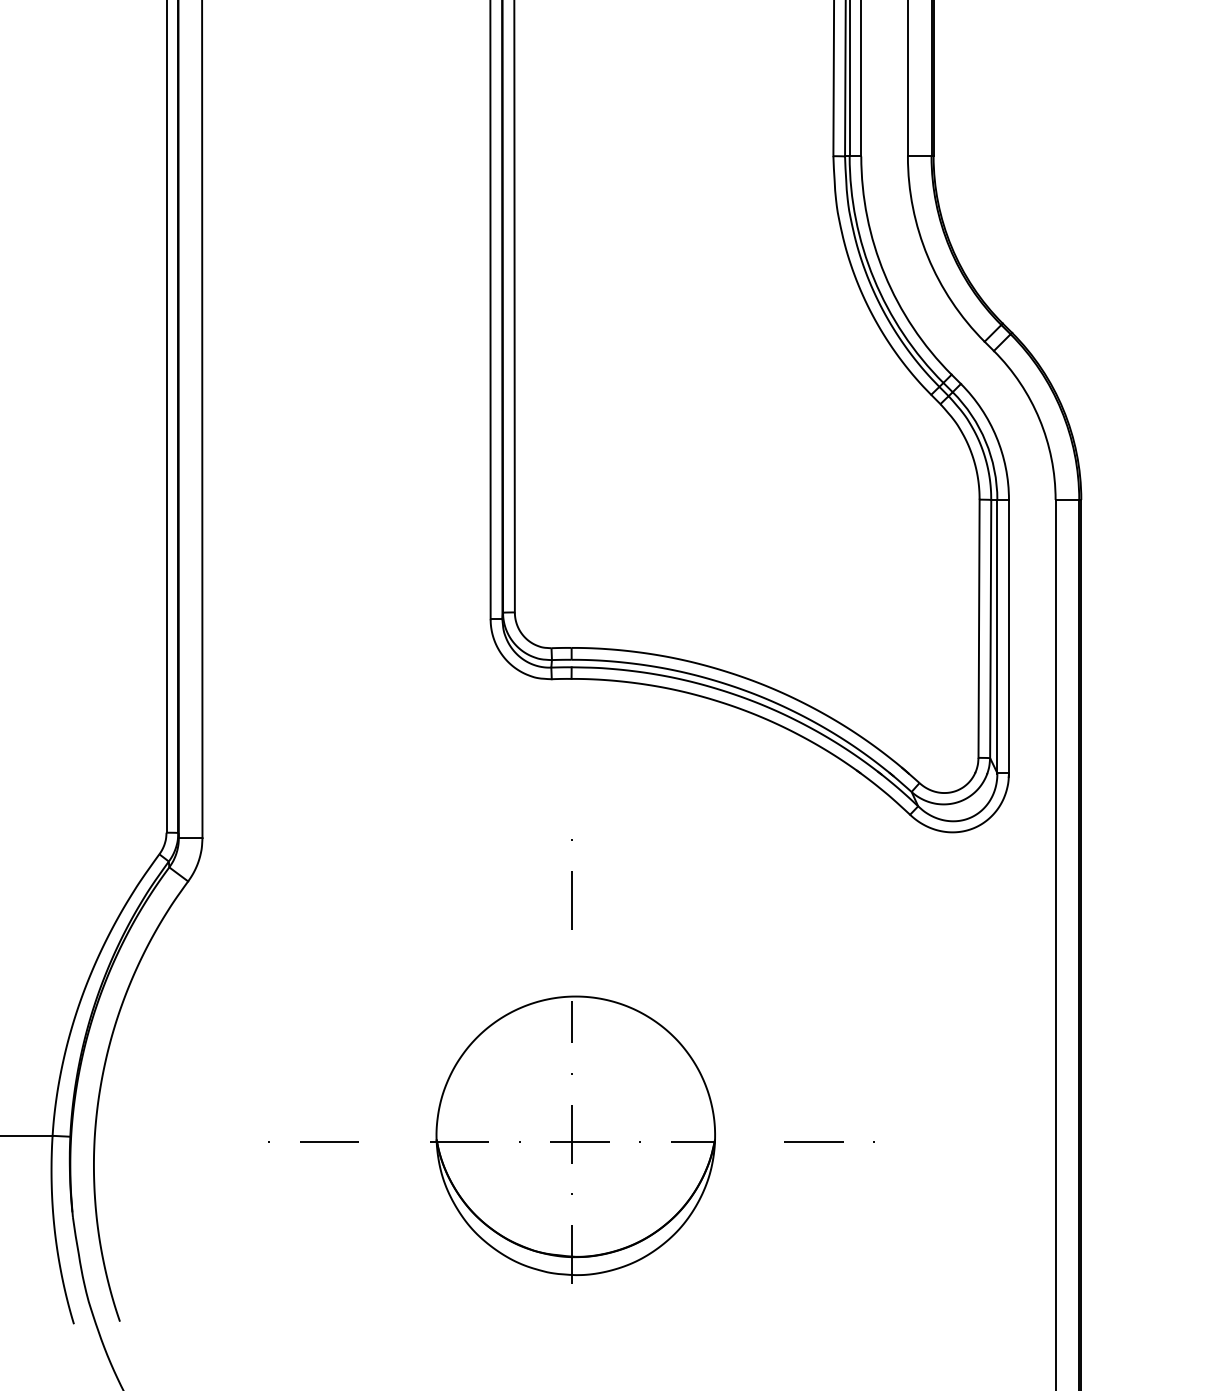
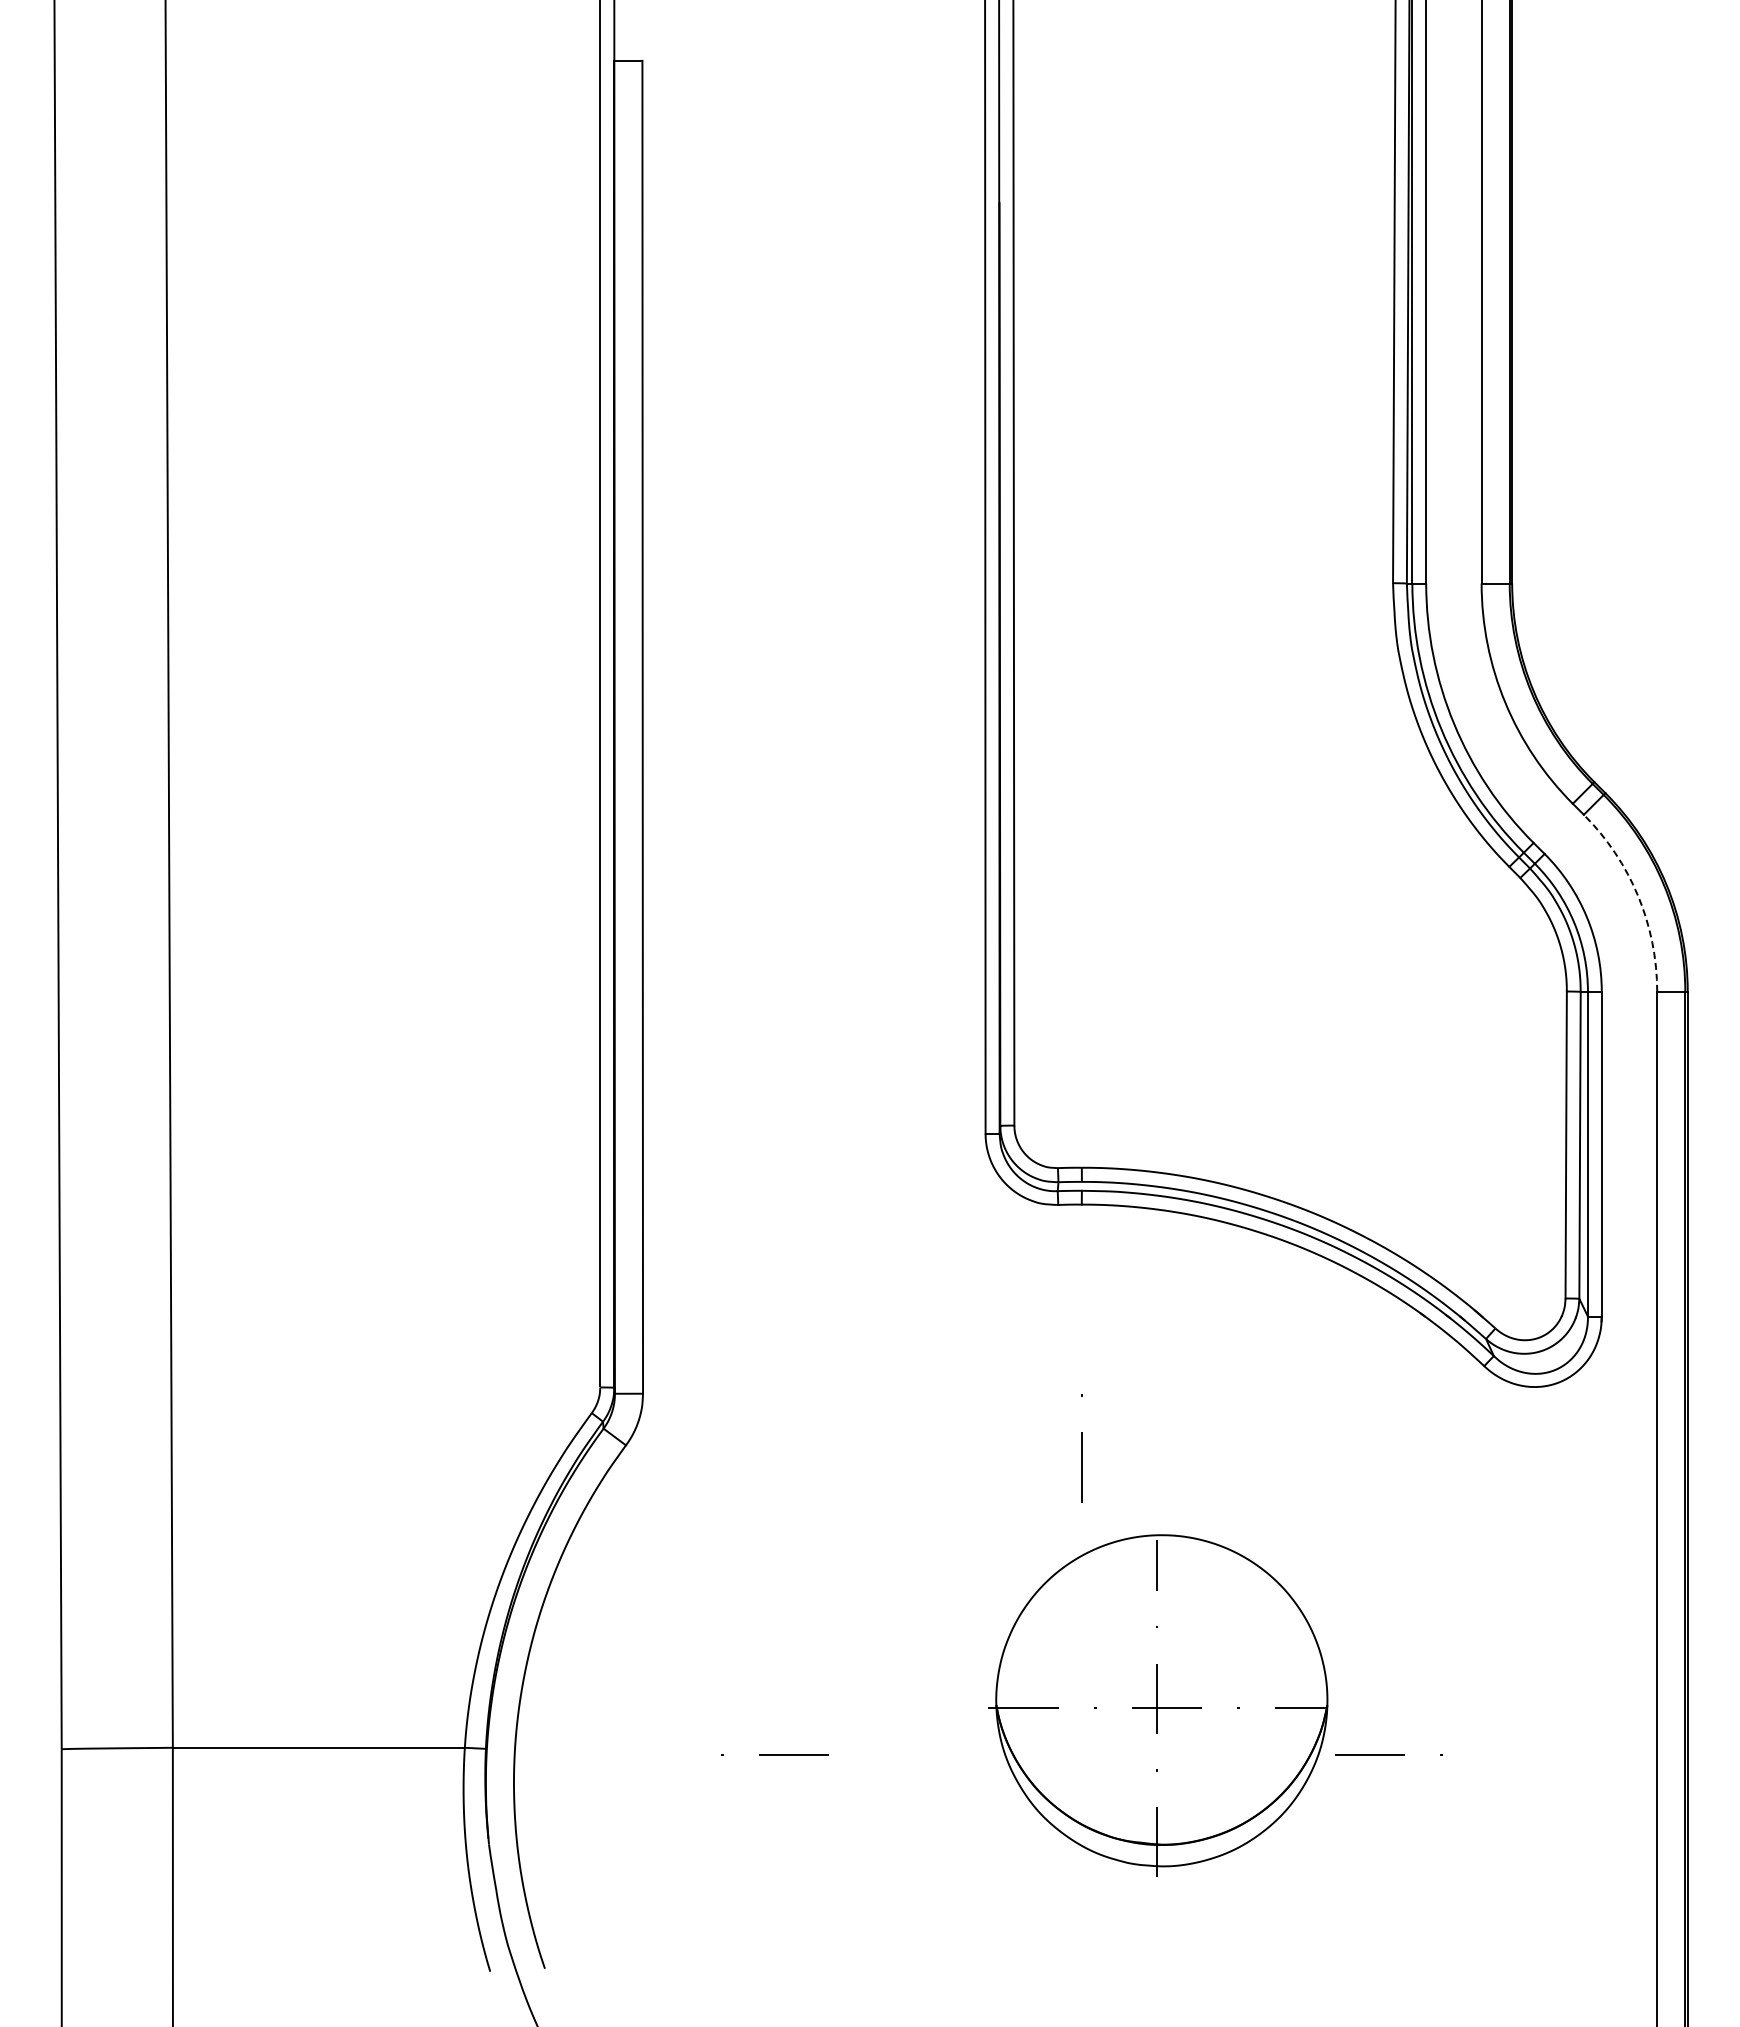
arc: (1039, 419) -> (1638, 896), solid -> dashed
part: (573, 1139) -> (1158, 1705), moved

